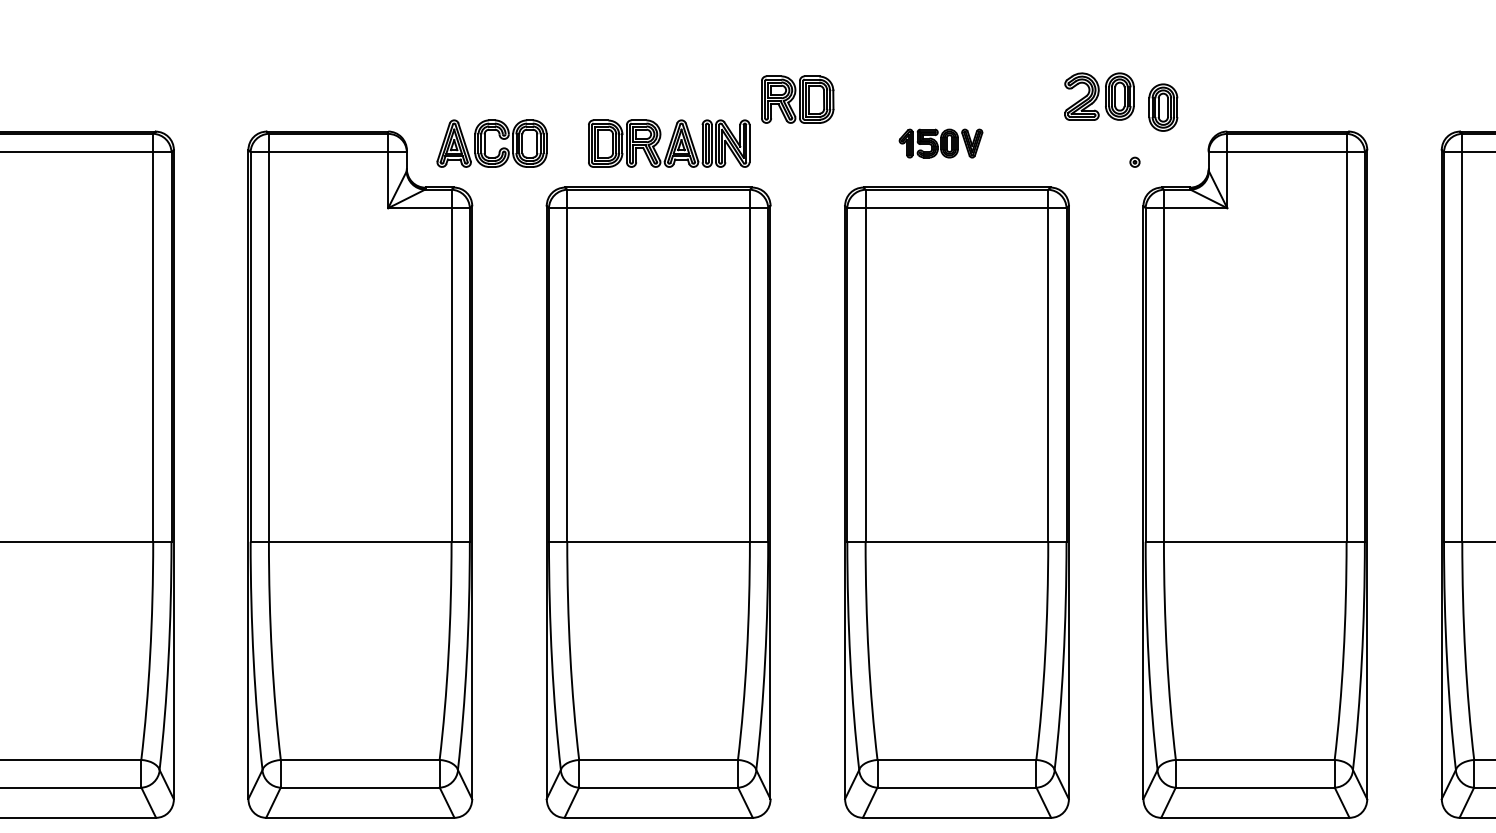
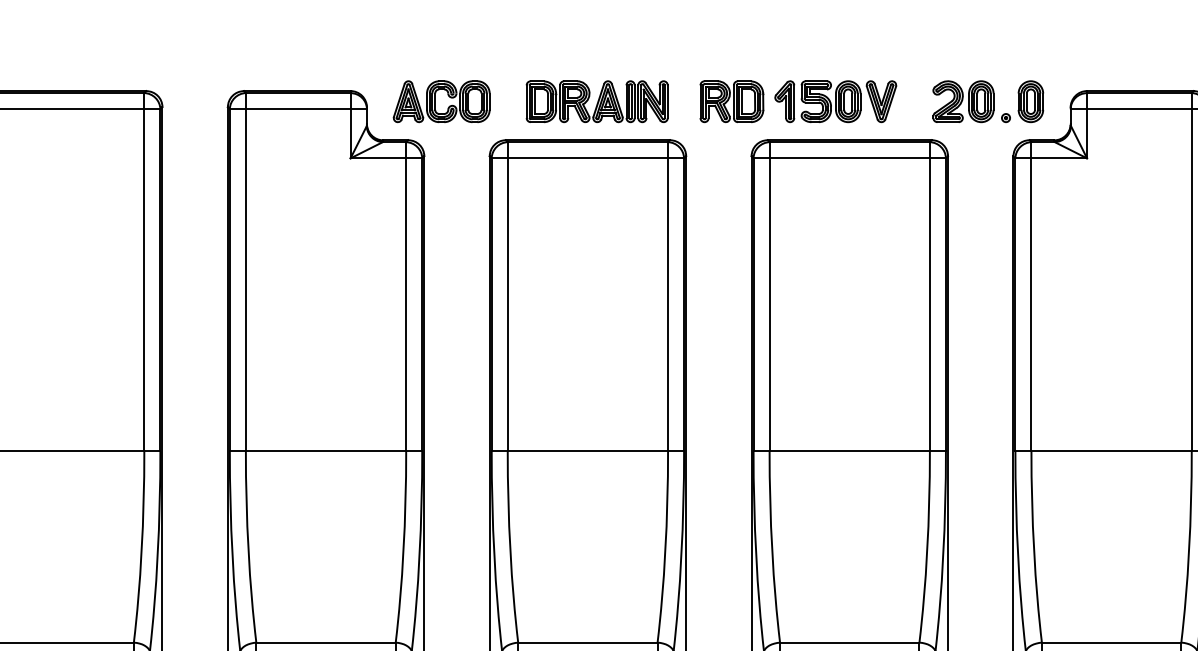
part: (1099, 96) -> (963, 101), moved
part: (797, 99) -> (731, 101), moved
part: (1163, 107) -> (1031, 101), moved
part: (940, 143) -> (835, 101), size x1.67

